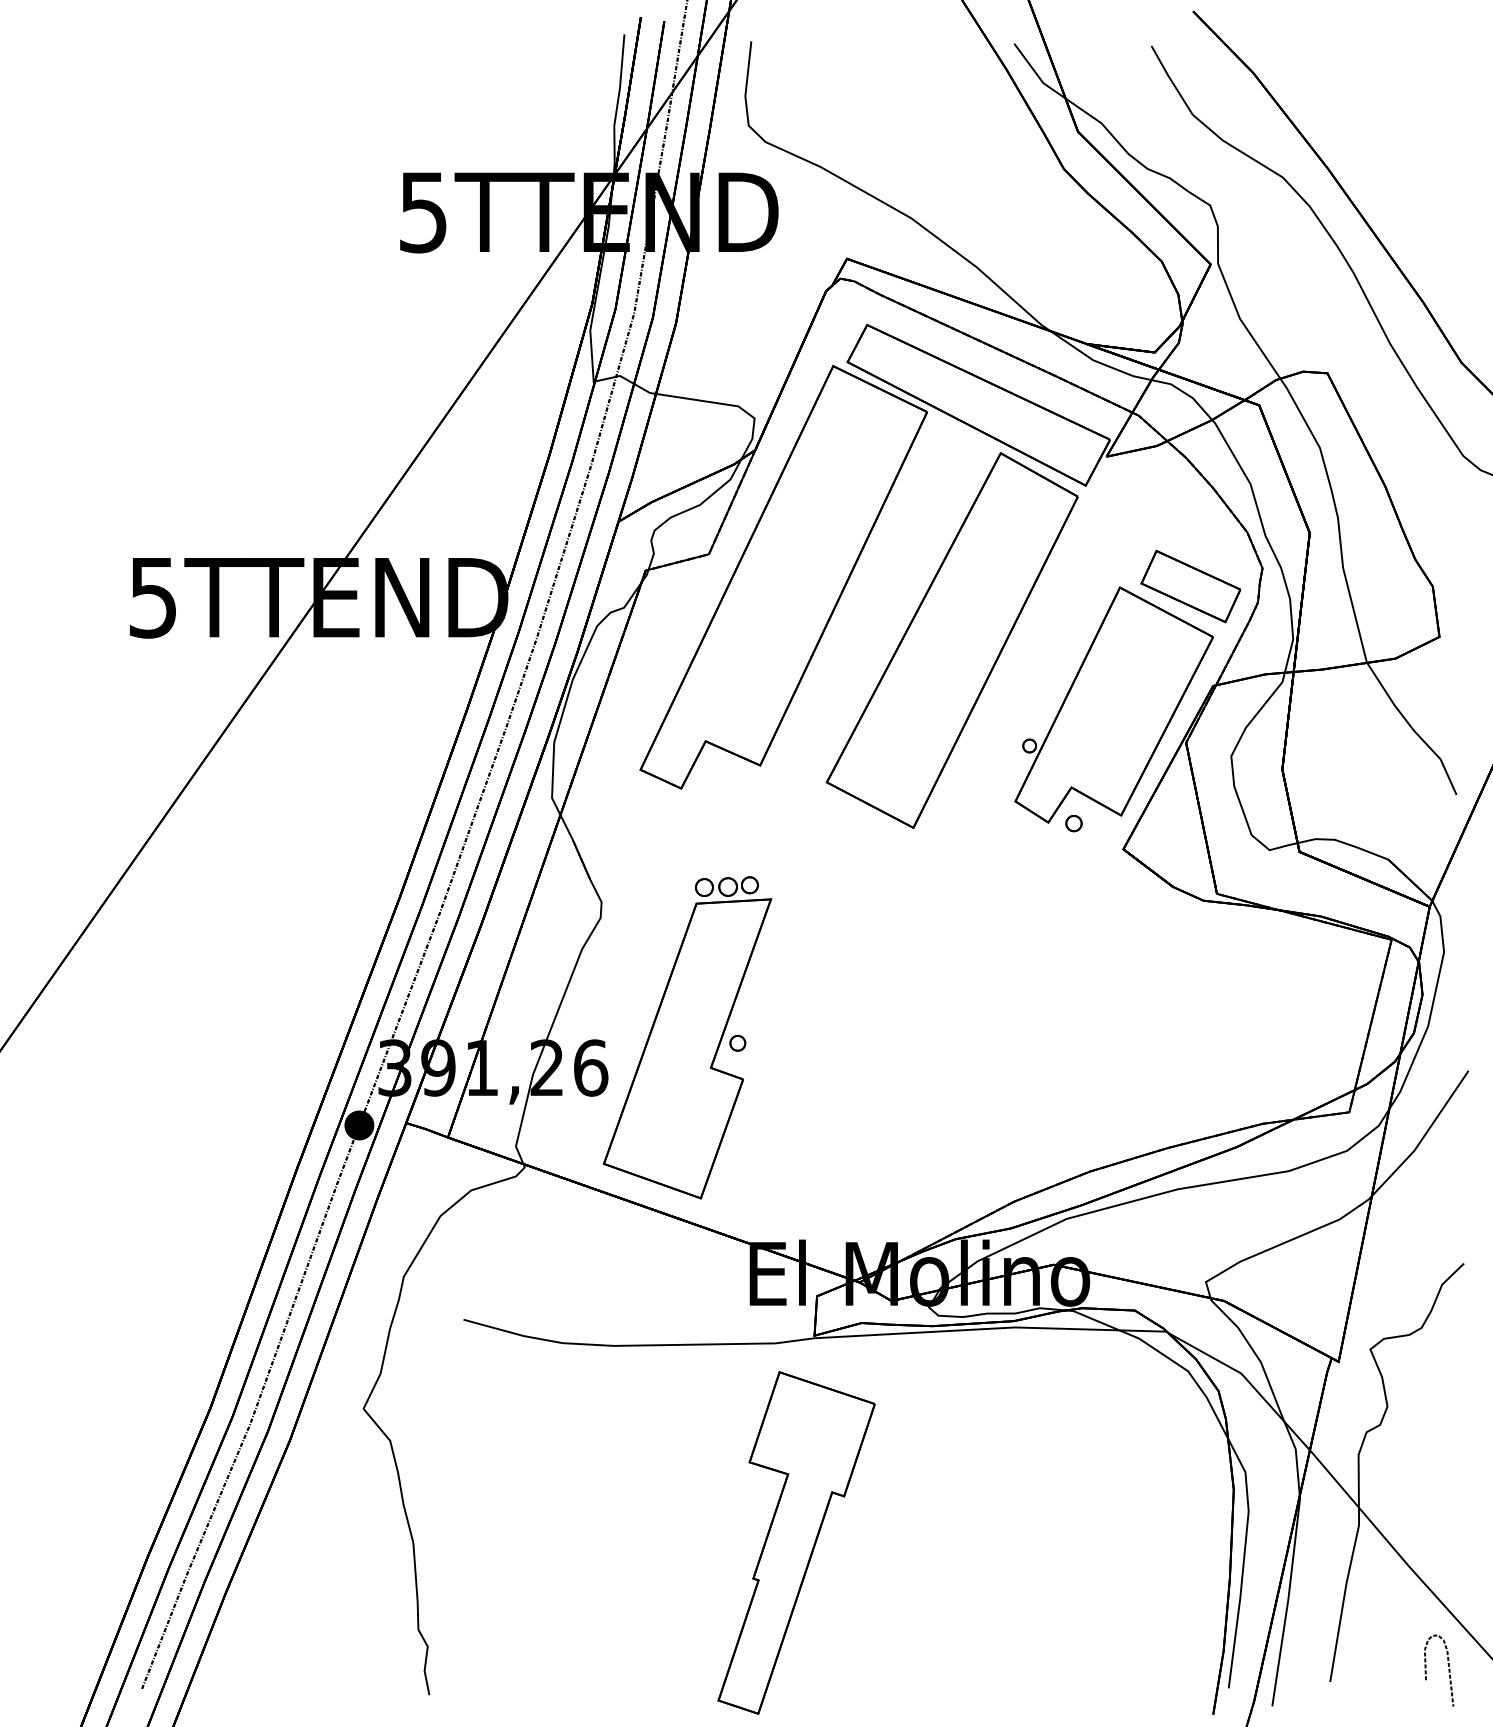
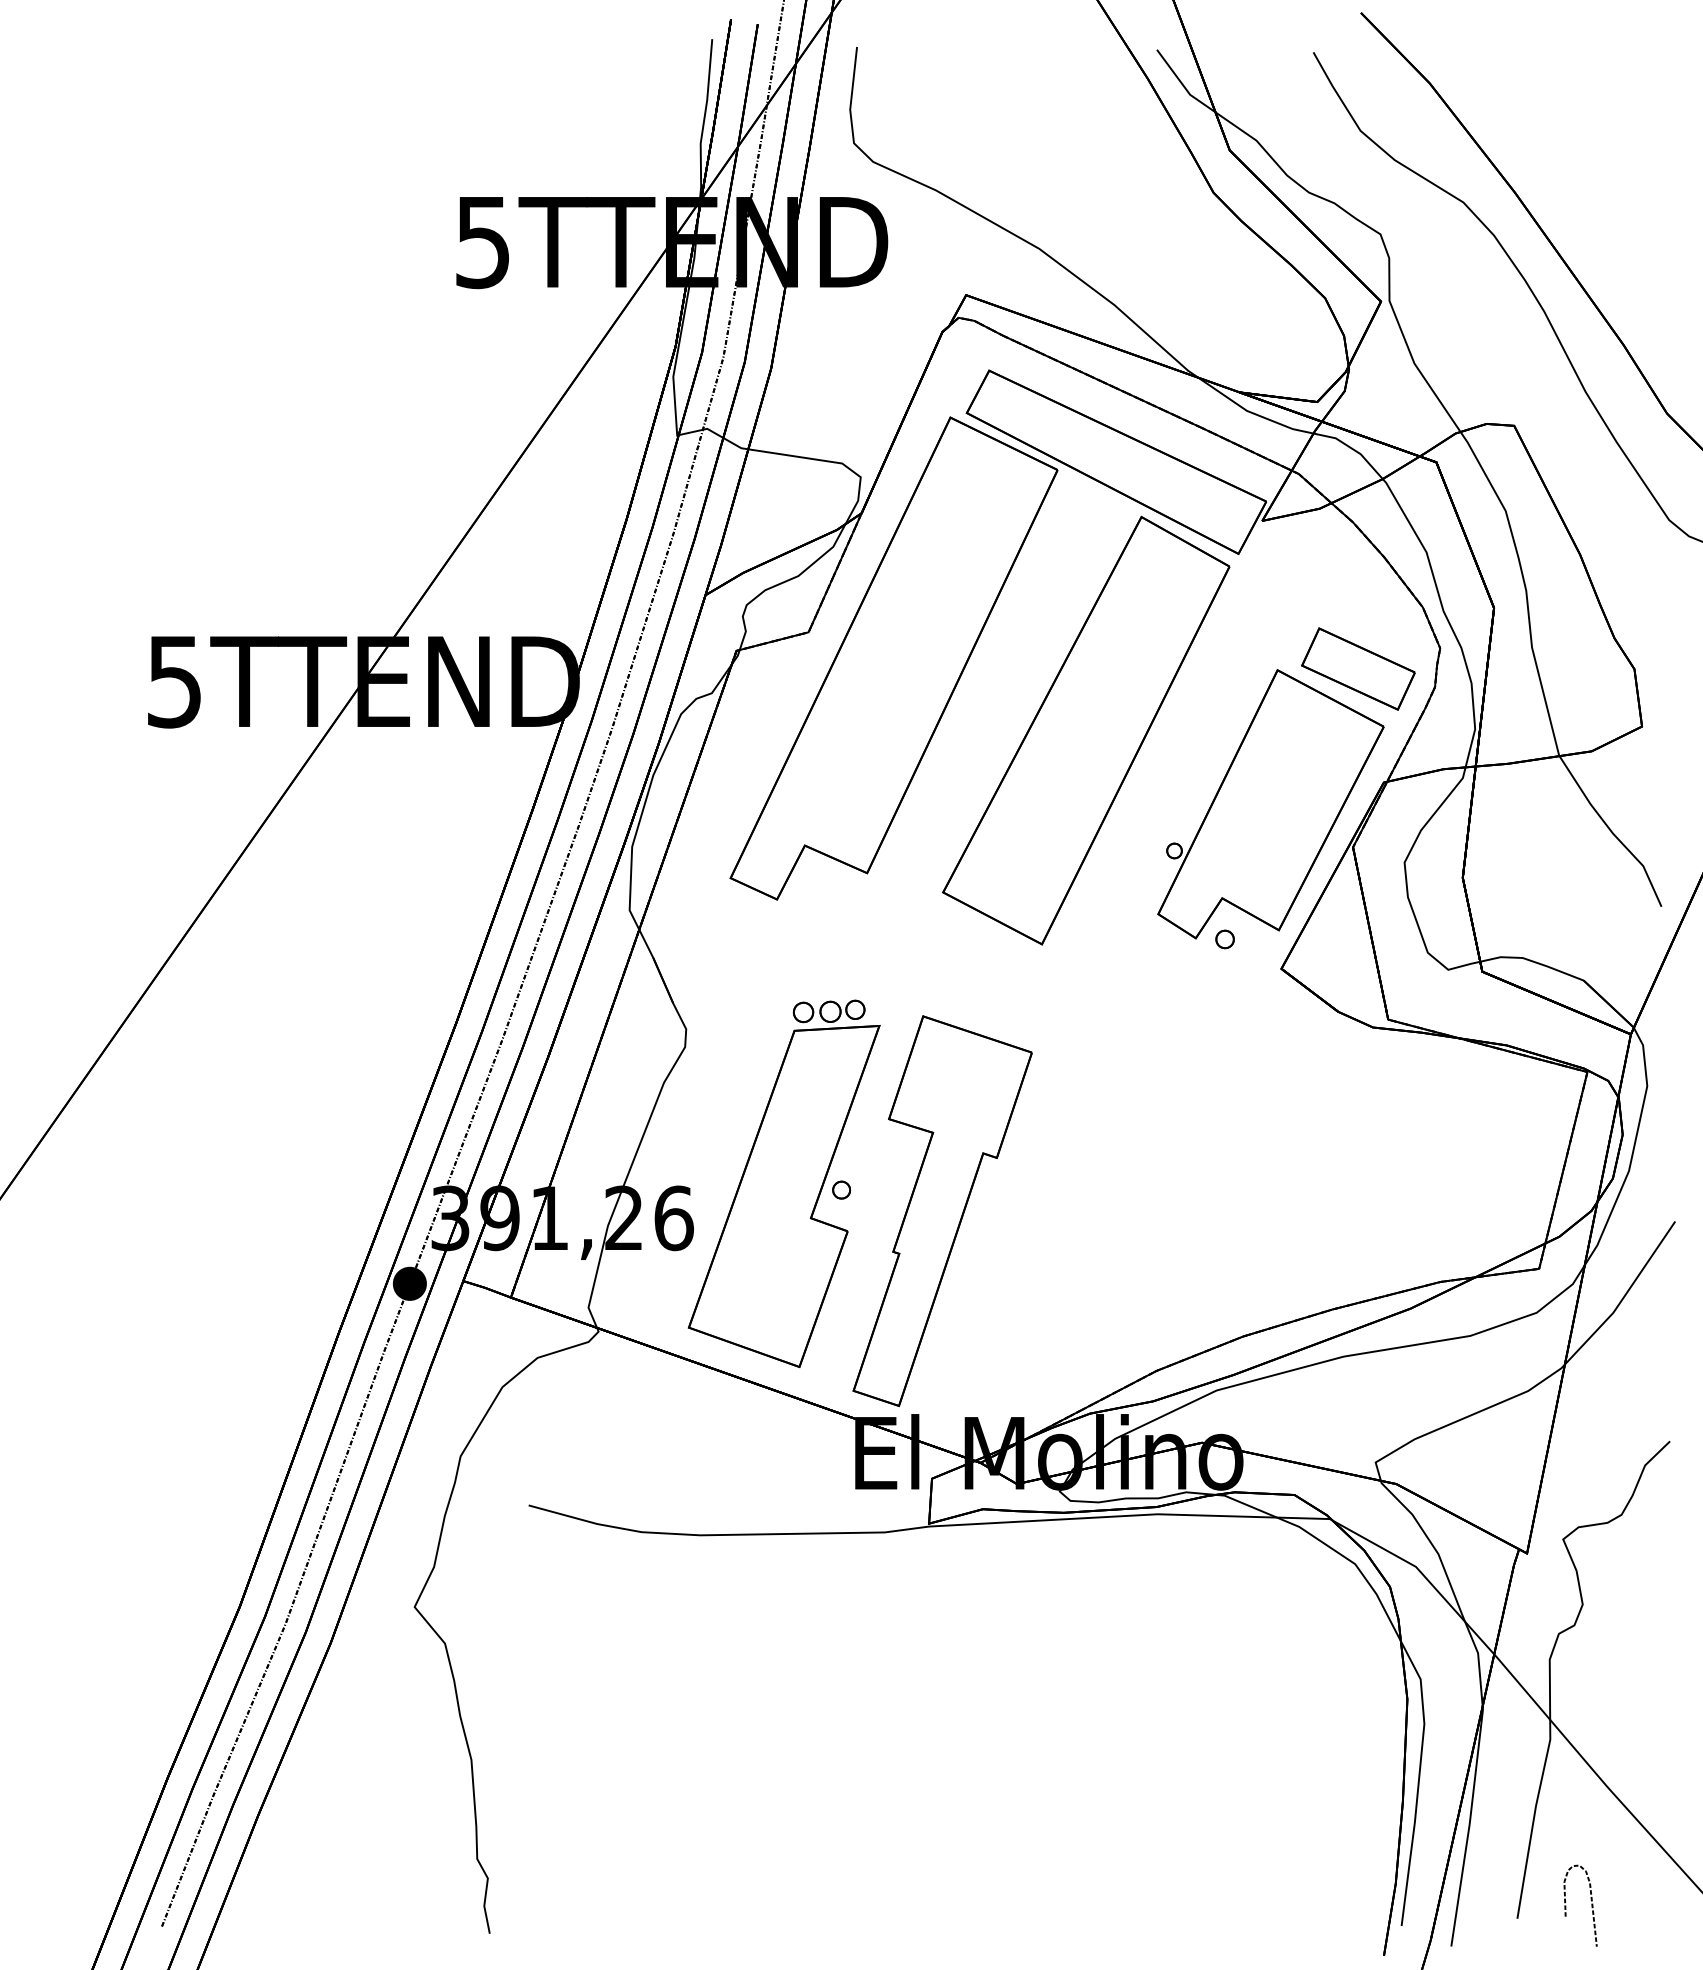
part: (796, 1543) -> (942, 1211), moved
curve: (1448, 1670) -> (1591, 1905), moved

